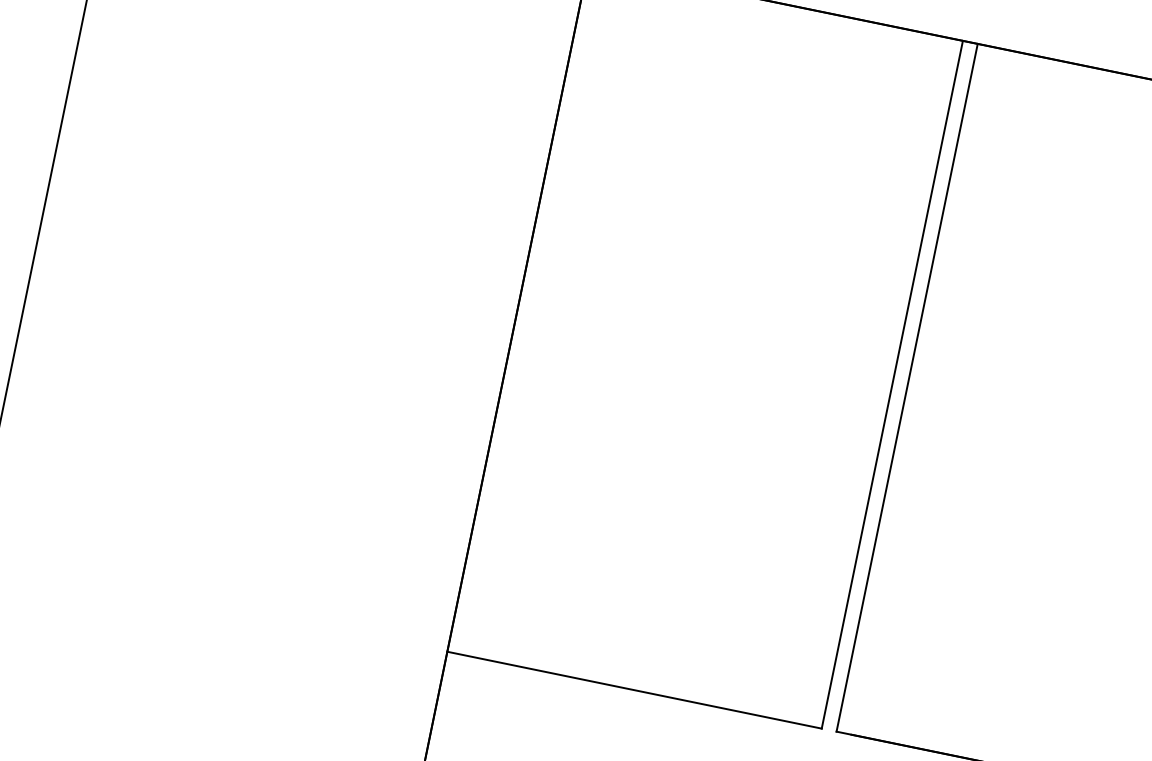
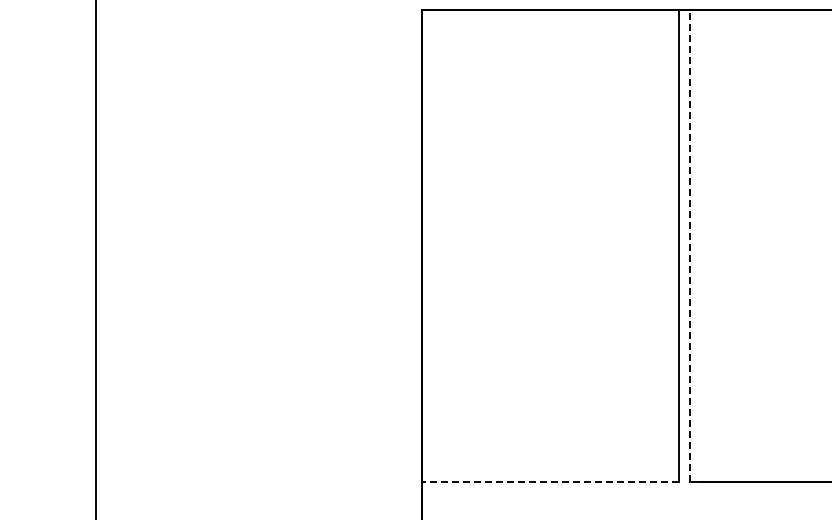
line: (907, 386) -> (689, 245), solid -> dashed
line: (634, 690) -> (550, 482), solid -> dashed

